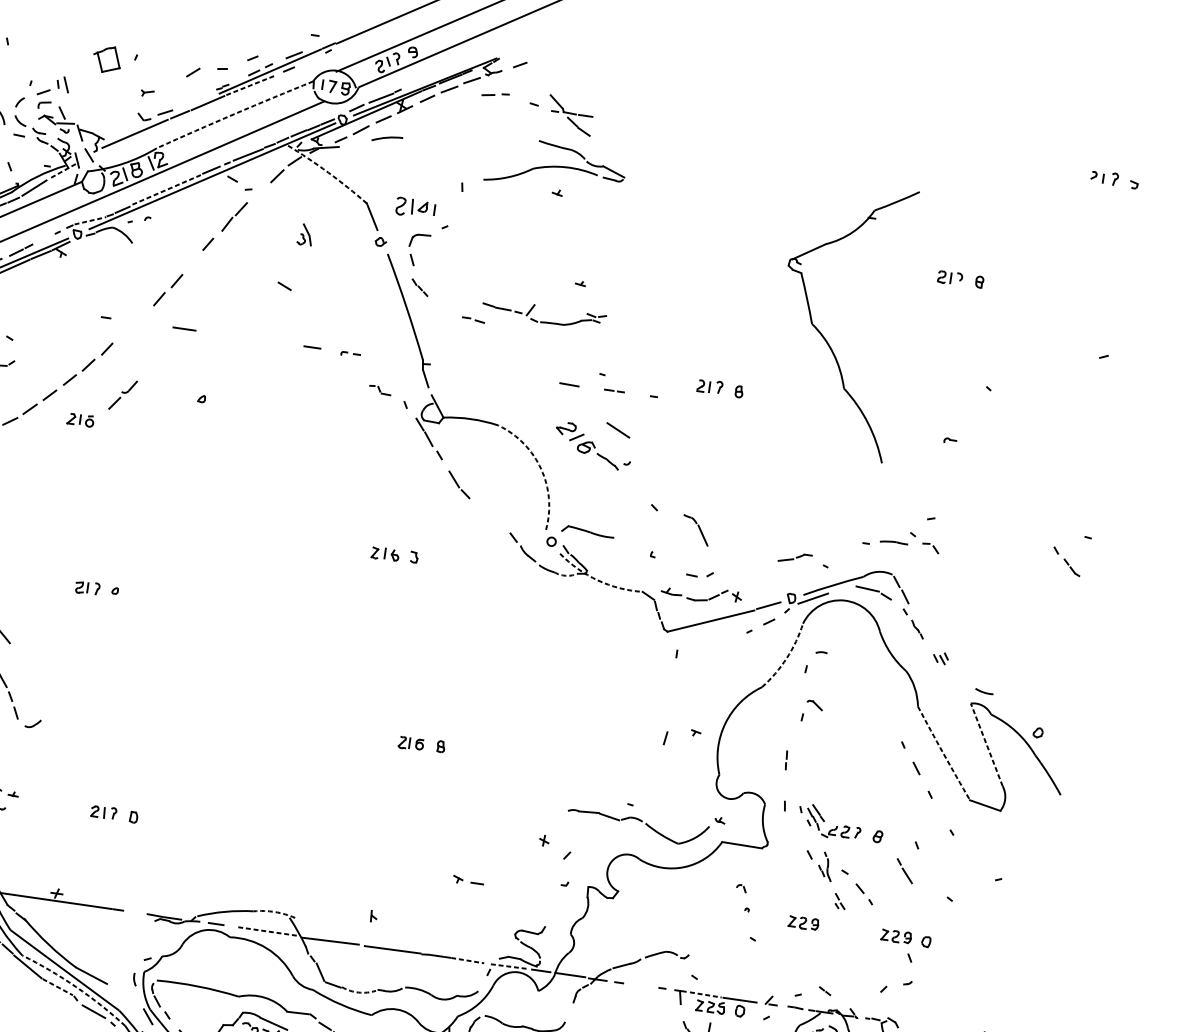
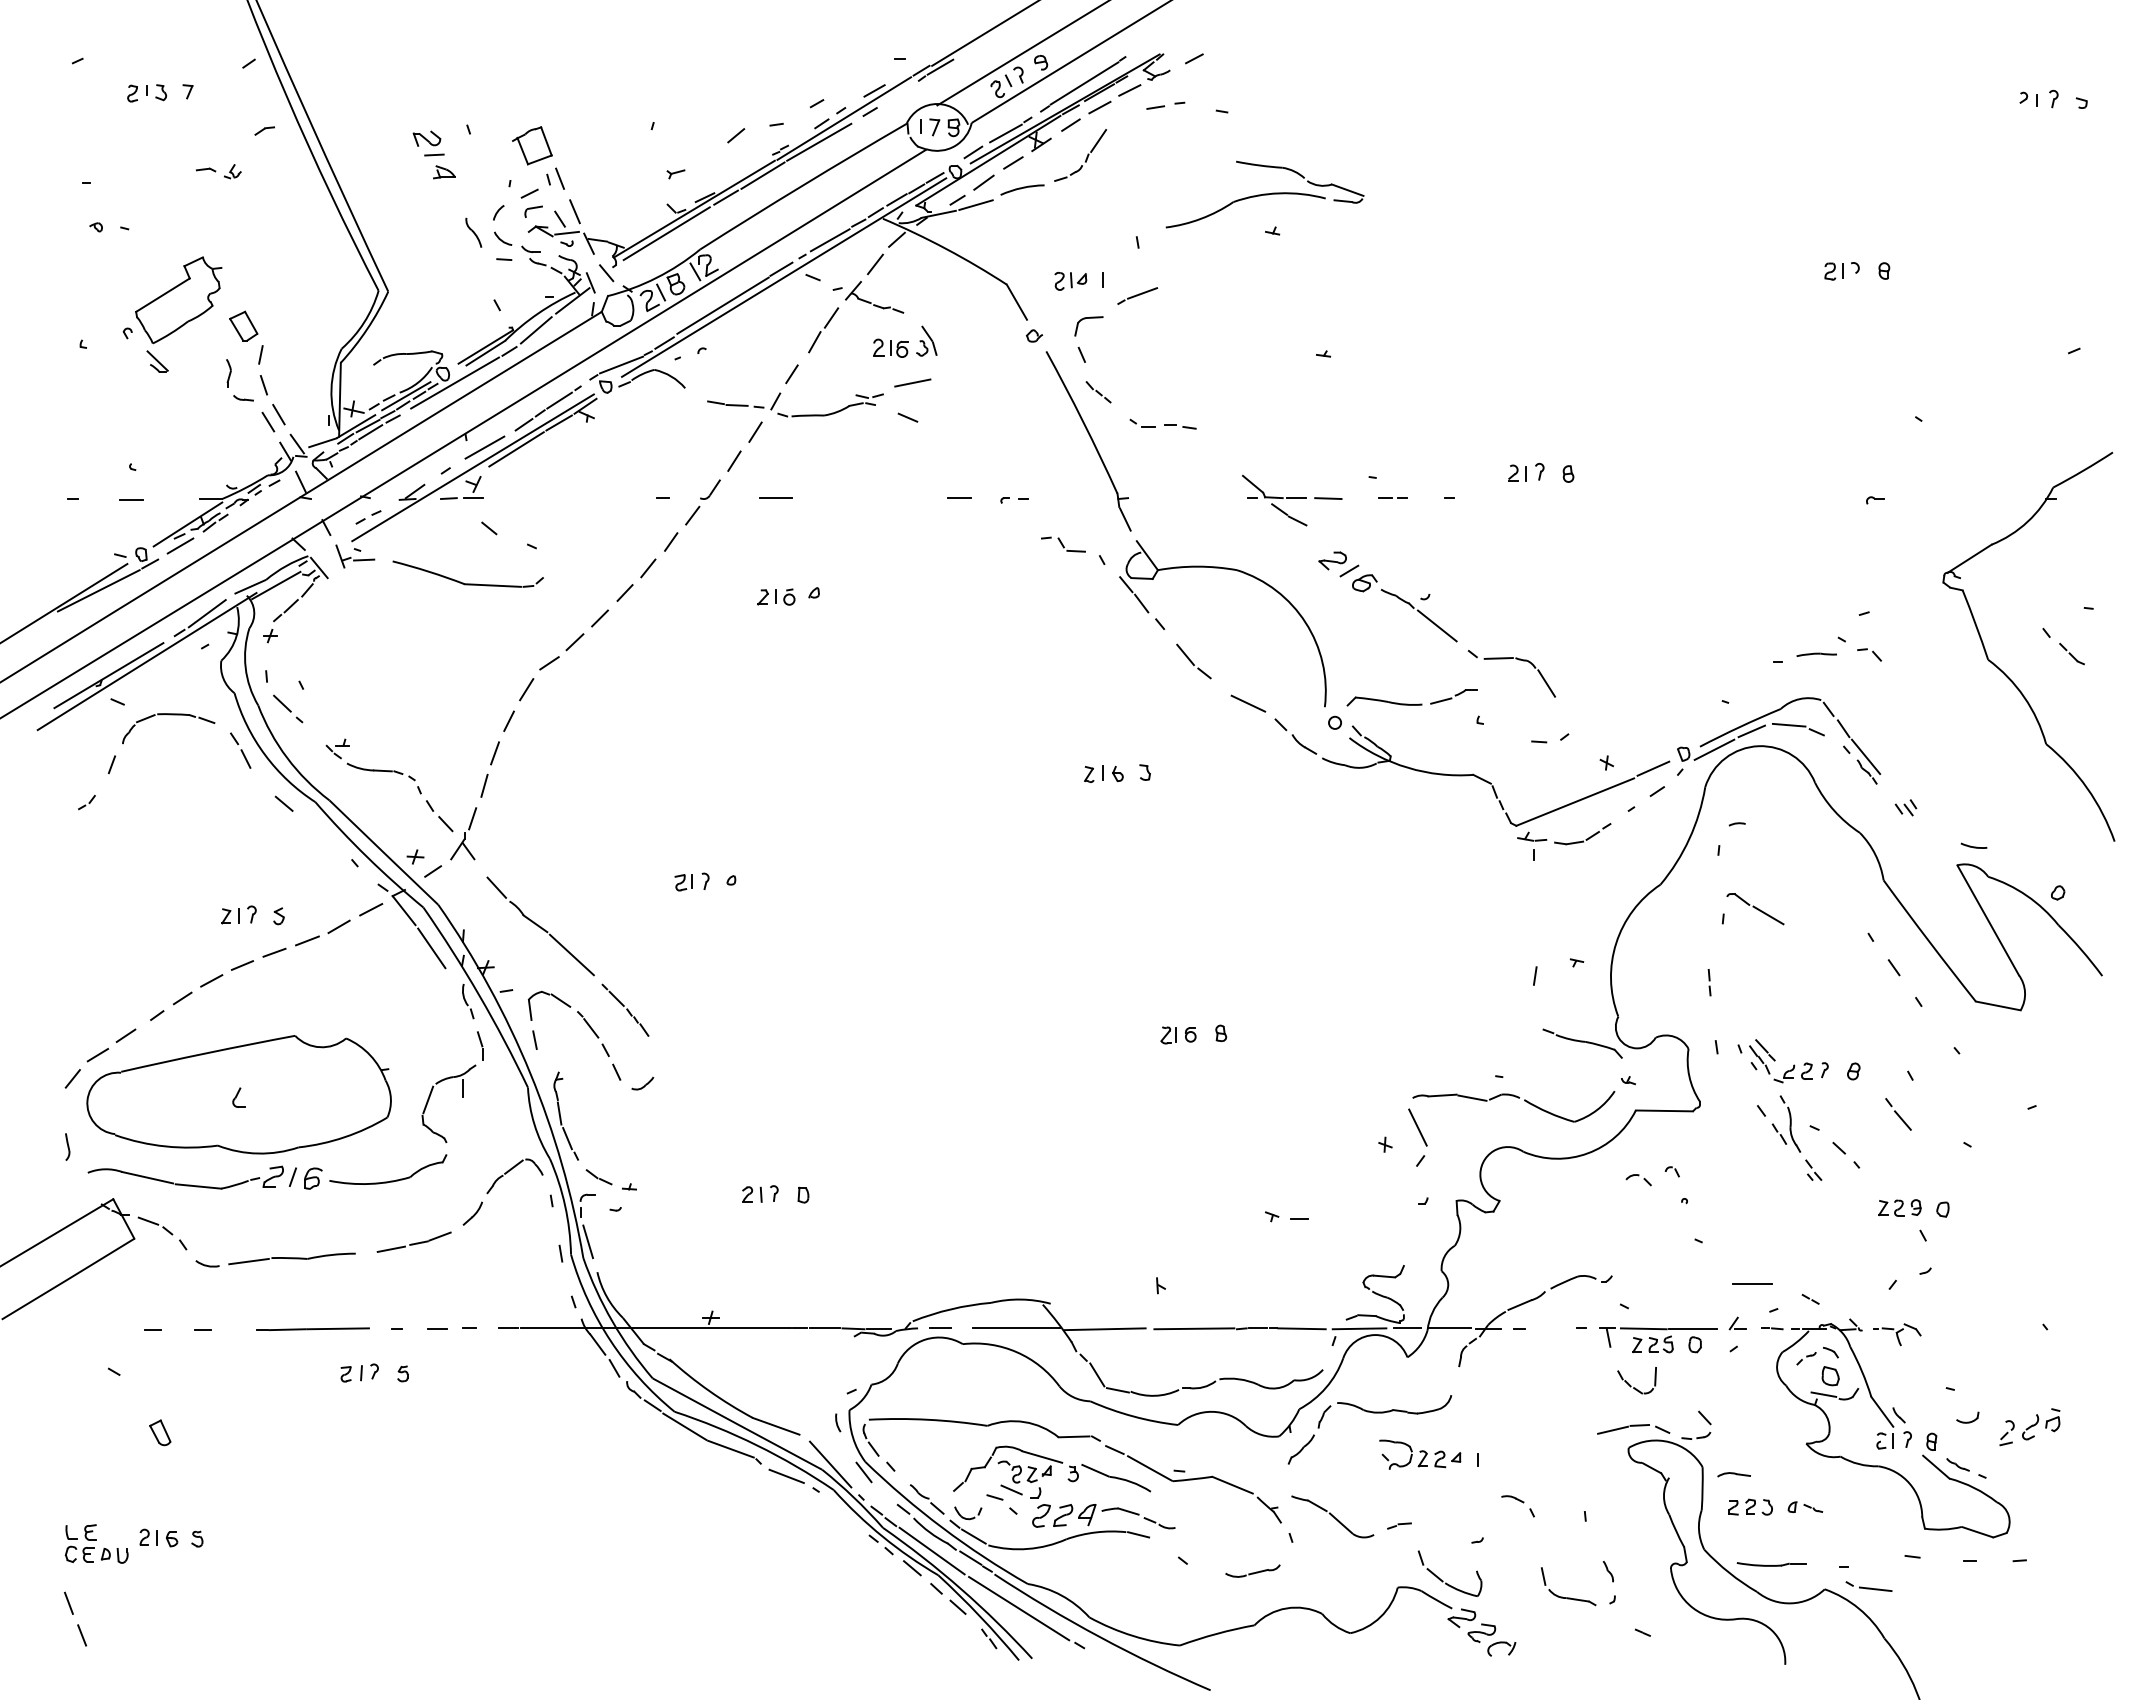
line: (342, 44) -> (940, 66), added
part: (107, 59) -> (532, 145), moved
line: (440, 71) -> (1083, 84), added
line: (250, 85) -> (819, 142), dashed -> solid
line: (73, 109) -> (574, 211), added
arc: (234, 113) -> (802, 185), dashed -> solid
part: (569, 115) -> (1274, 500), moved
line: (156, 119) -> (694, 208), added
part: (435, 122) -> (1086, 156), added
line: (353, 144) -> (975, 204), added
line: (62, 170) -> (572, 300), dashed -> solid
arc: (328, 172) -> (946, 248), dashed -> solid
line: (167, 189) -> (723, 305), dashed -> solid
part: (273, 199) -> (874, 297), added
part: (411, 207) -> (1070, 280), size x0.71
line: (91, 220) -> (622, 364), dashed -> solid
line: (460, 223) -> (1142, 293), added
part: (279, 235) -> (890, 347), added
line: (43, 239) -> (559, 400), added
line: (291, 262) -> (912, 382), added
part: (447, 313) -> (1142, 422), added
part: (545, 321) -> (799, 414), moved
part: (821, 333) -> (2003, 671), moved
part: (380, 390) -> (1063, 544), size x1.43
part: (122, 395) -> (702, 502), moved
part: (80, 419) -> (776, 596), moved
line: (618, 430) -> (1248, 703), moved
arc: (541, 468) -> (1305, 622), dashed -> solid
line: (632, 484) -> (1436, 625), added
line: (671, 513) -> (1498, 658), added
part: (794, 558) -> (1453, 696), moved
arc: (565, 575) -> (1361, 767), dashed -> solid
arc: (597, 580) -> (1407, 767), dashed -> solid
line: (840, 589) -> (1751, 731), added
part: (692, 598) -> (1562, 842), moved
line: (917, 618) -> (1865, 756), added
arc: (786, 657) -> (1689, 838), dashed -> solid
part: (28, 670) -> (625, 1009), added
line: (834, 719) -> (1768, 915), added
line: (987, 745) -> (1988, 920), dashed -> solid
arc: (943, 753) -> (1929, 941), dashed -> solid
part: (691, 790) -> (1582, 1043), added
line: (568, 831) -> (1417, 1127), added
part: (825, 866) -> (1786, 1123), size x1.43
part: (717, 891) -> (1638, 1180), added
arc: (274, 911) -> (1020, 1299), dashed -> solid
line: (135, 912) -> (824, 1328), added
part: (803, 922) -> (1766, 1207), removed
line: (268, 931) -> (1016, 1328), dashed -> solid
line: (468, 960) -> (1302, 1328), dashed -> solid
line: (507, 966) -> (1359, 1328), dashed -> solid
line: (786, 974) -> (1752, 1283), added
line: (58, 987) -> (731, 1449), dashed -> solid
arc: (75, 987) -> (756, 1445), dashed -> solid
arc: (358, 992) -> (1155, 1395), dashed -> solid
line: (705, 994) -> (1643, 1328), dashed -> solid
line: (125, 1007) -> (830, 1464), added

